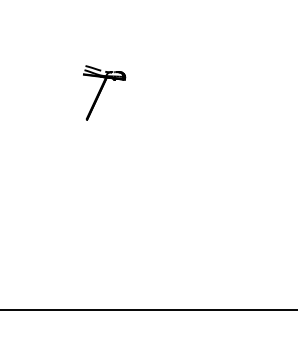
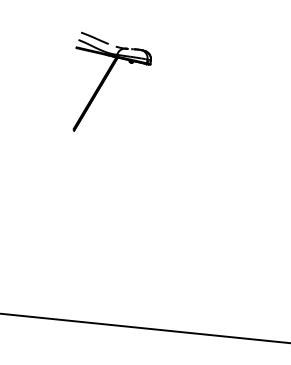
part: (104, 92) -> (110, 84), size x1.67

